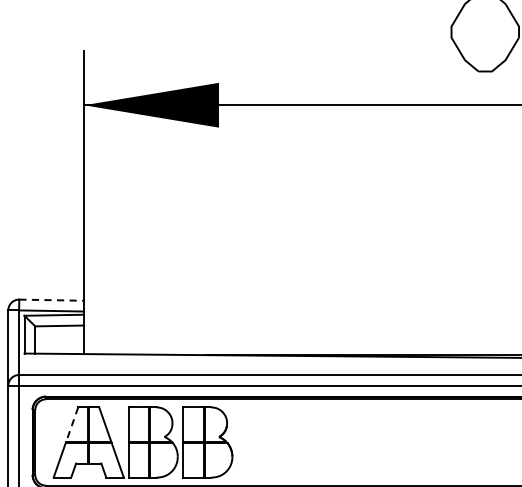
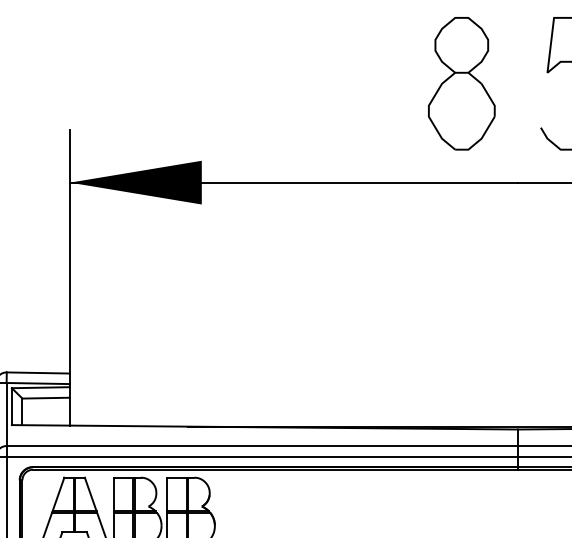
line: (51, 299) -> (38, 372), dashed -> solid
line: (72, 424) -> (58, 494), dashed -> solid

